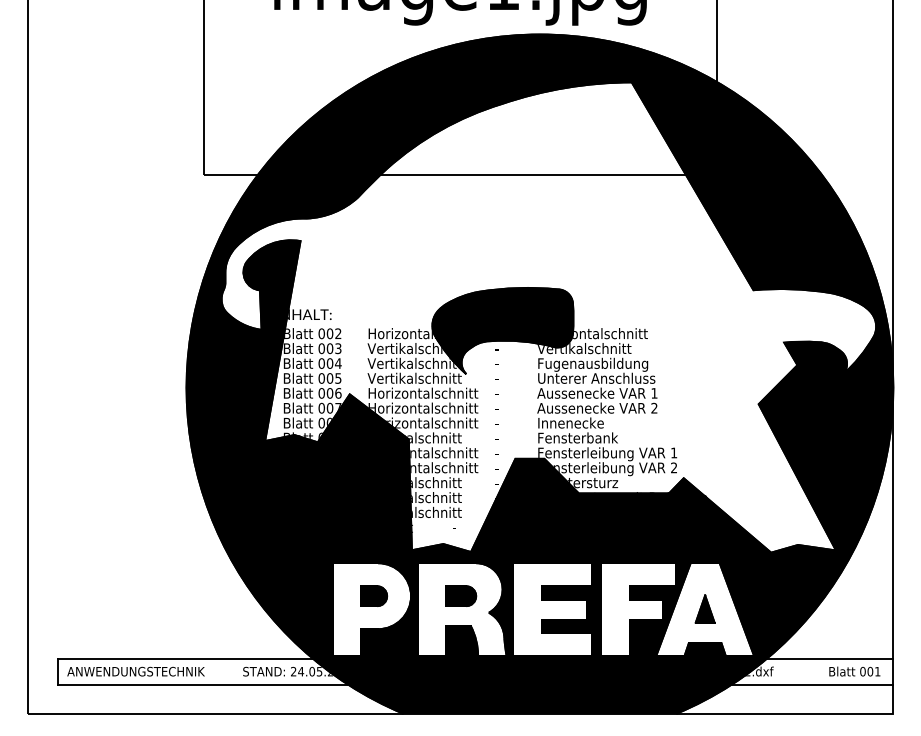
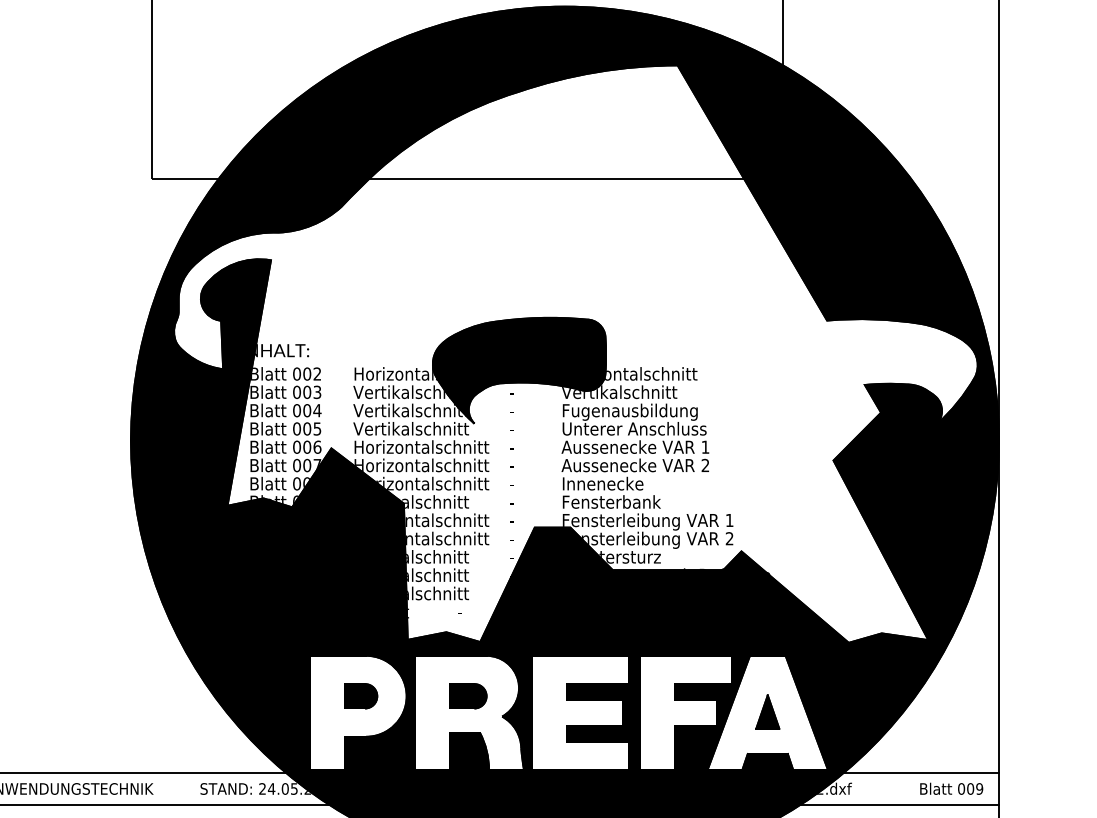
text: (877, 671) -> (979, 788), 001 -> 009

